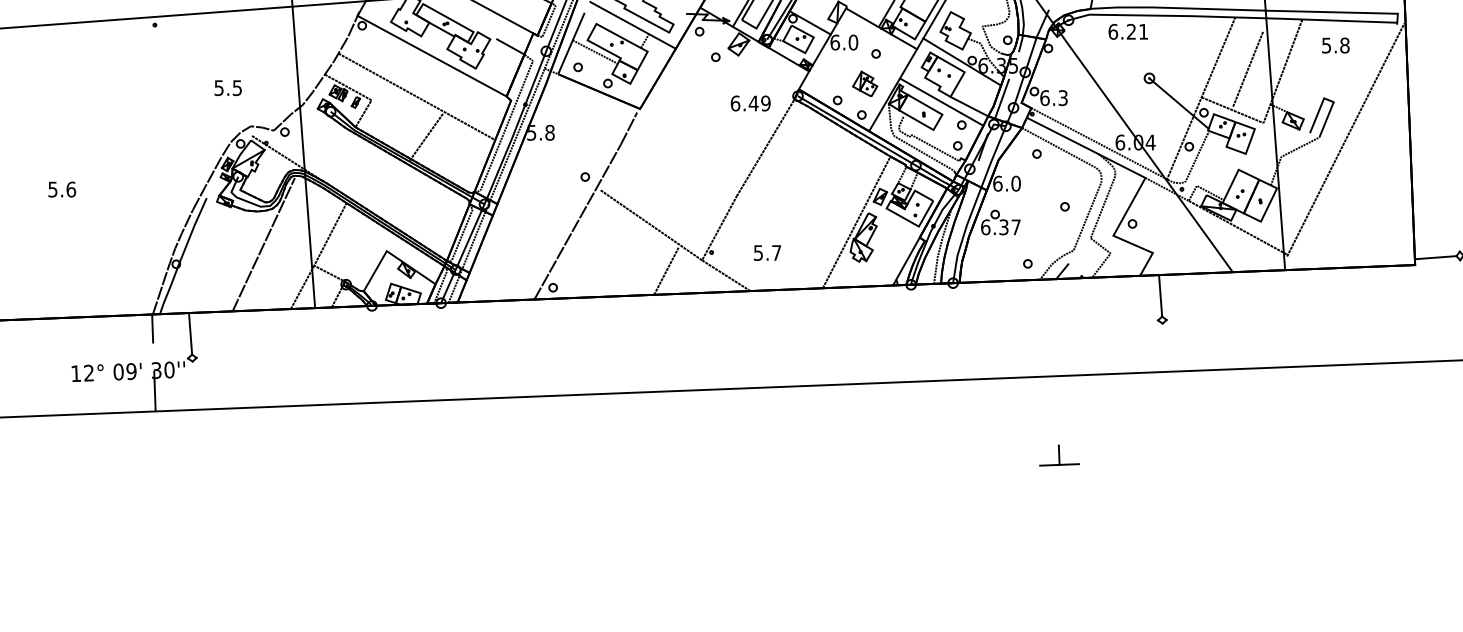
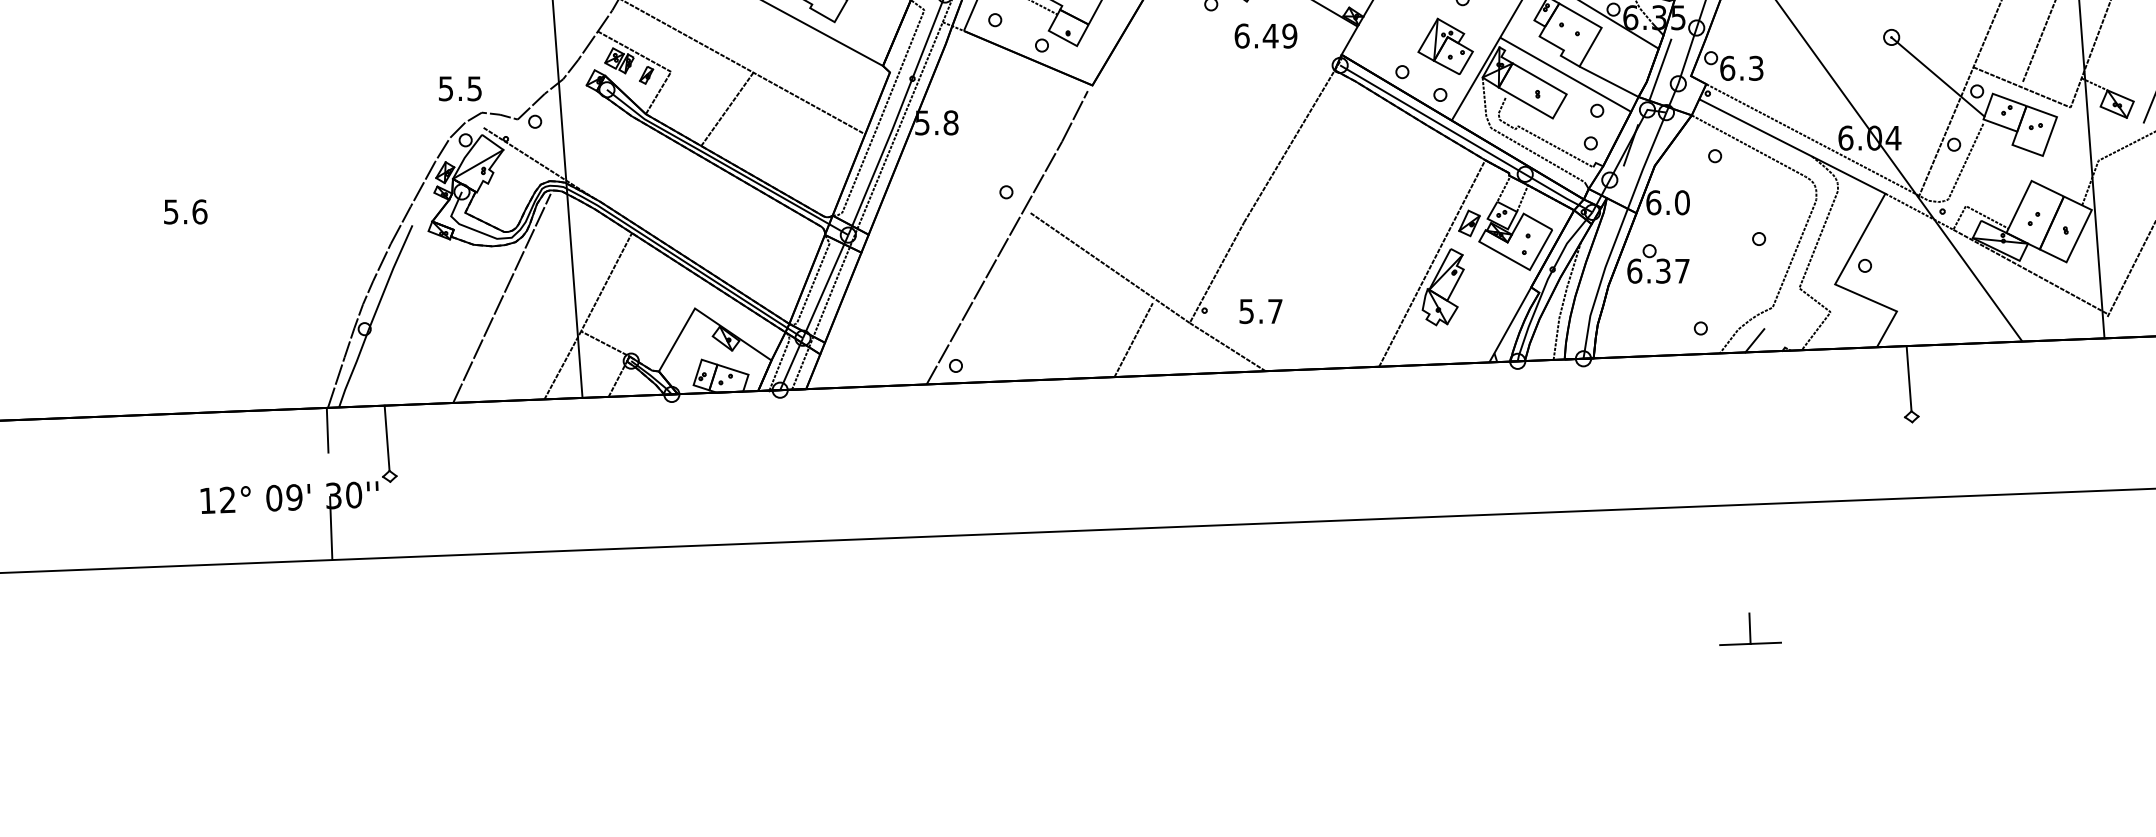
part: (864, 83) -> (1444, 45), size x1.43
text: (227, 88) -> (459, 89), moved
text: (750, 103) -> (1265, 36), moved
line: (426, 136) -> (727, 108), moved
text: (767, 252) -> (1260, 310), moved

